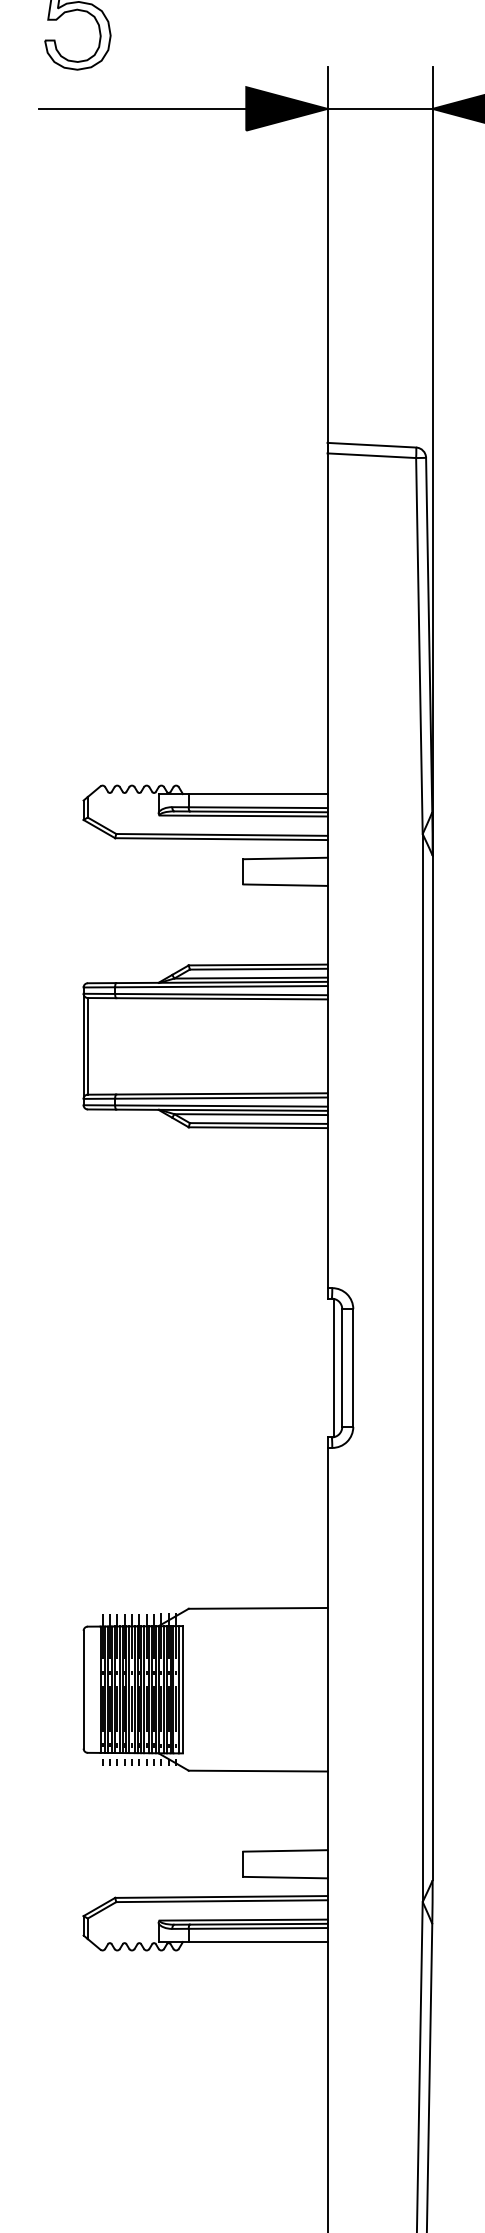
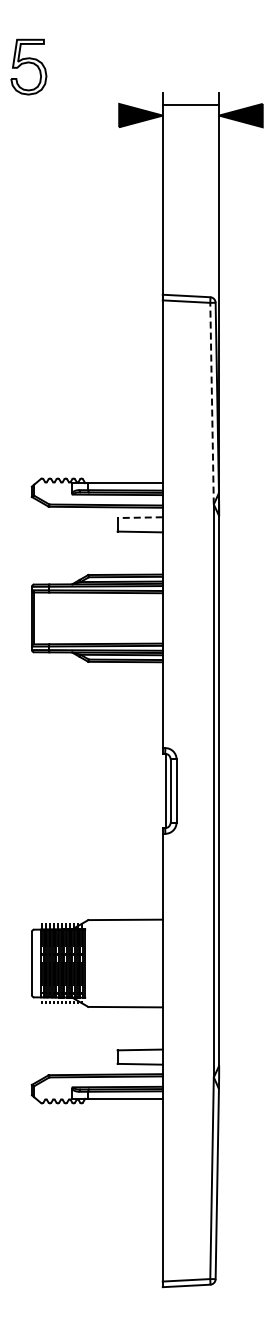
line: (142, 108) -> (63, 115), removed
line: (379, 108) -> (190, 104), moved
line: (420, 645) -> (212, 403), solid -> dashed
line: (286, 858) -> (140, 517), solid -> dashed

